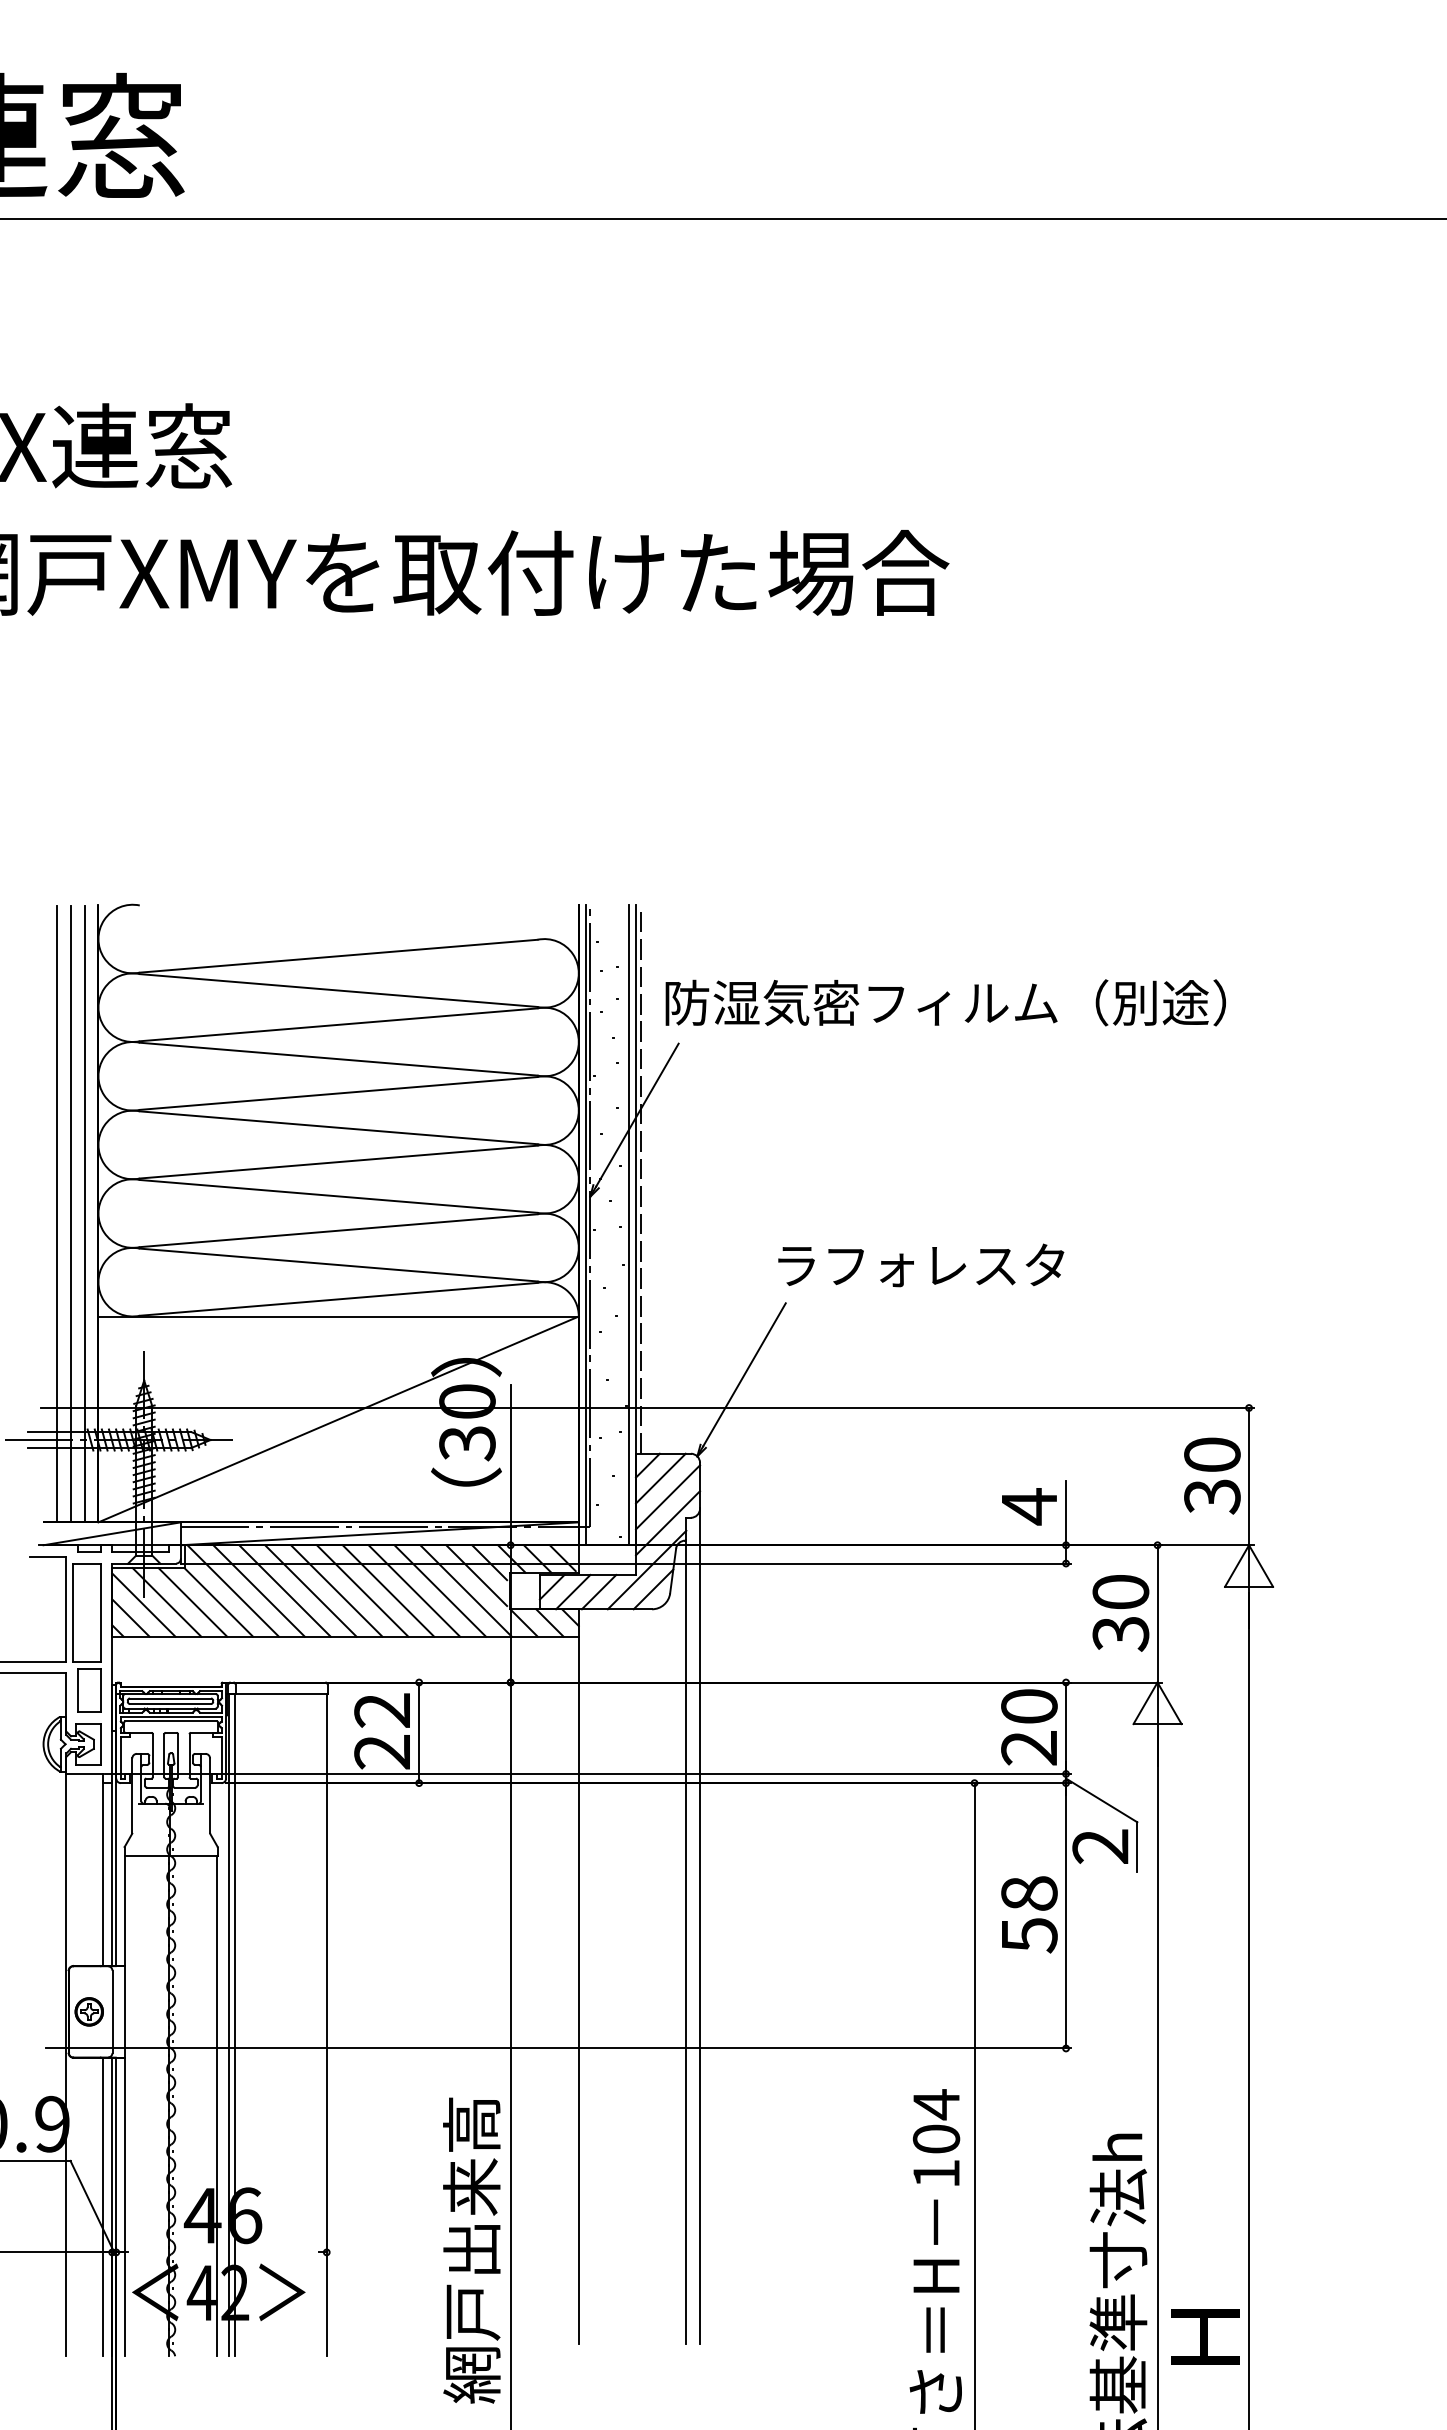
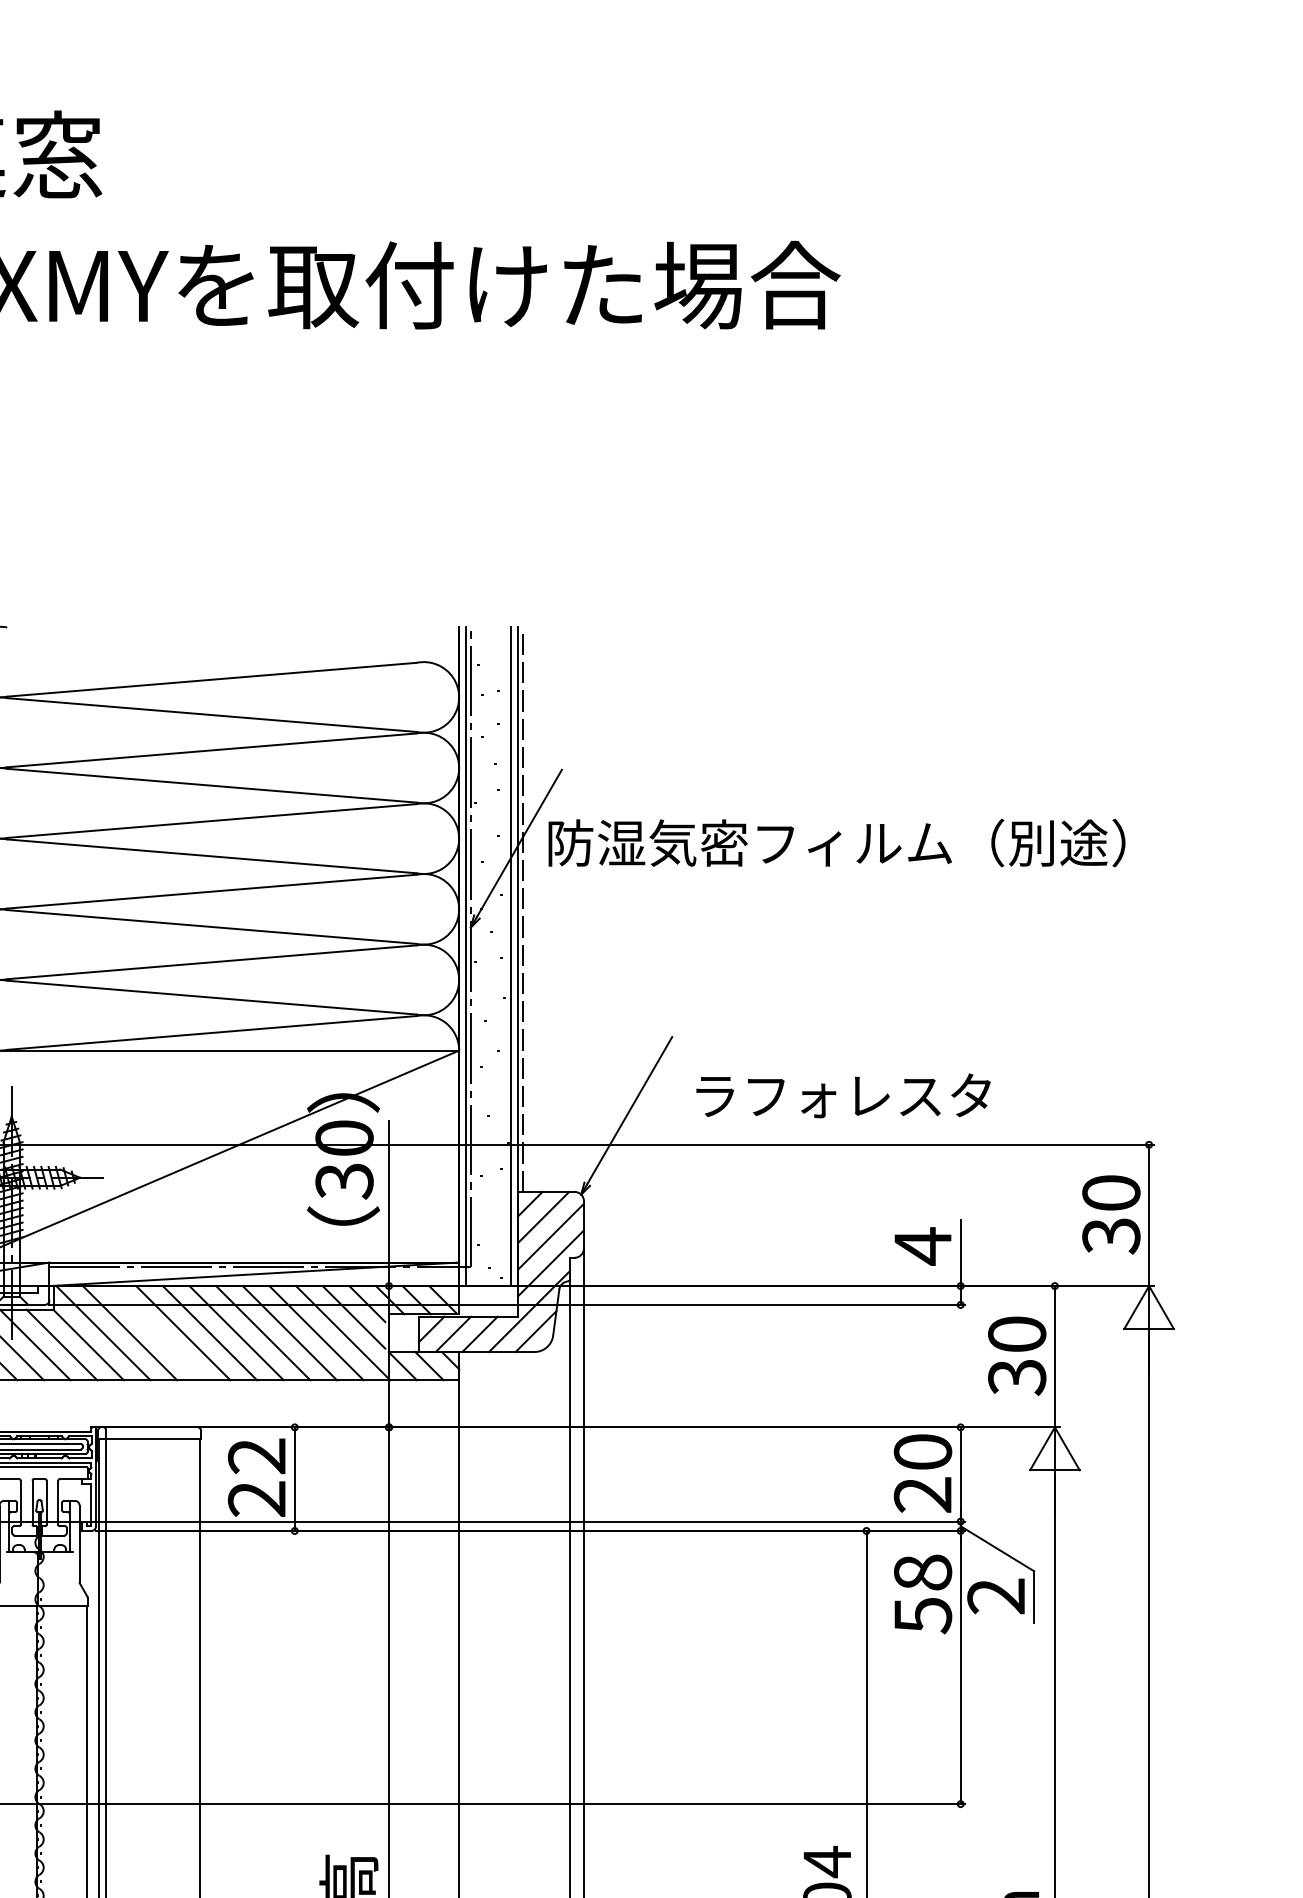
text: (945, 1002) -> (836, 842), moved
text: (921, 1265) -> (843, 1095), moved
line: (284, 1590) -> (156, 1332), removed
text: (1029, 1914) -> (923, 1594), moved

